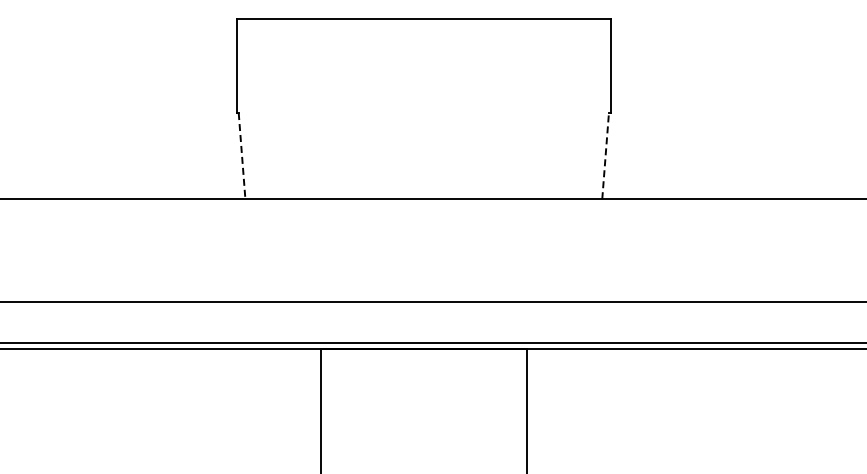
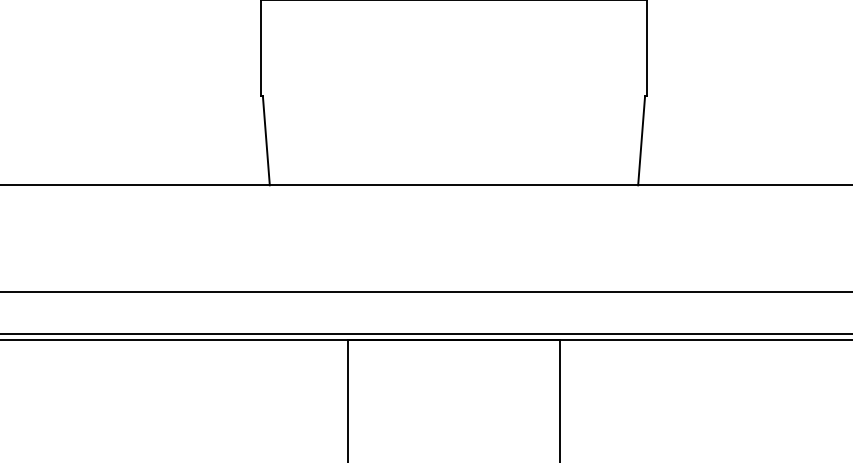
line: (605, 155) -> (641, 140), dashed -> solid
line: (242, 156) -> (266, 141), dashed -> solid

